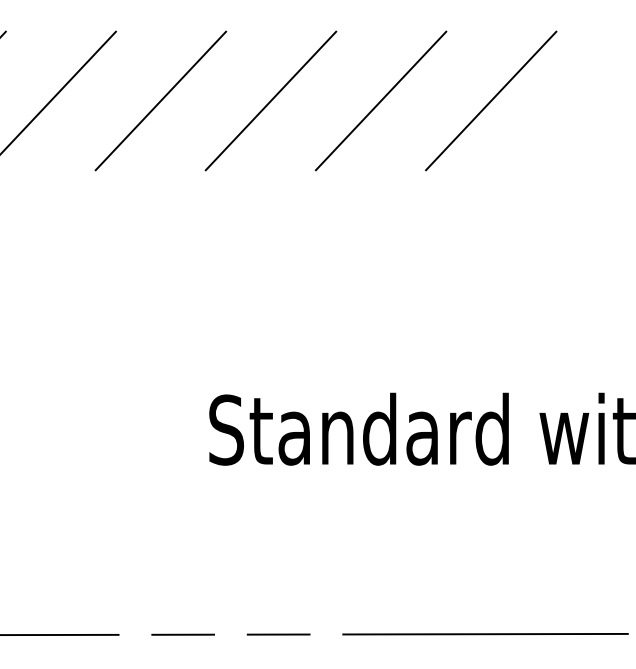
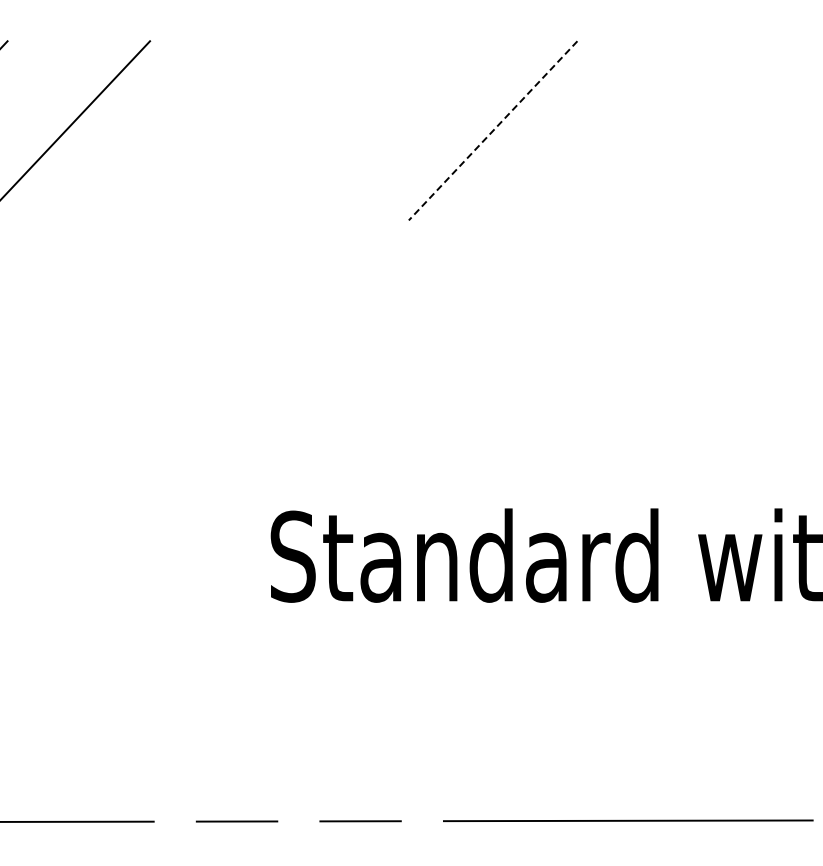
line: (160, 100) -> (207, 130), removed
line: (270, 100) -> (350, 130), removed
line: (491, 100) -> (635, 130), removed
line: (380, 101) -> (492, 131), solid -> dashed

